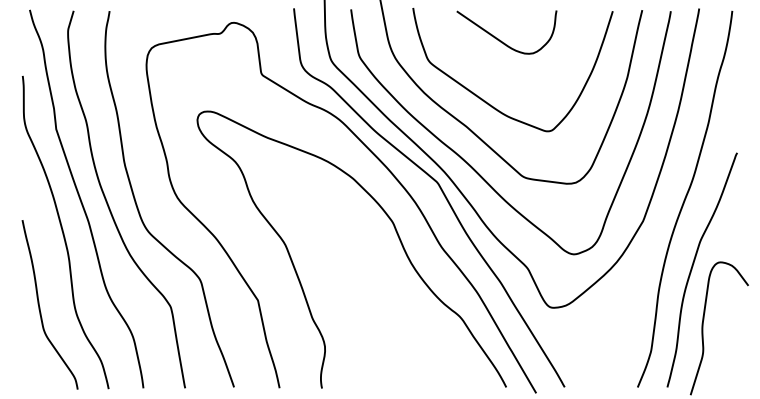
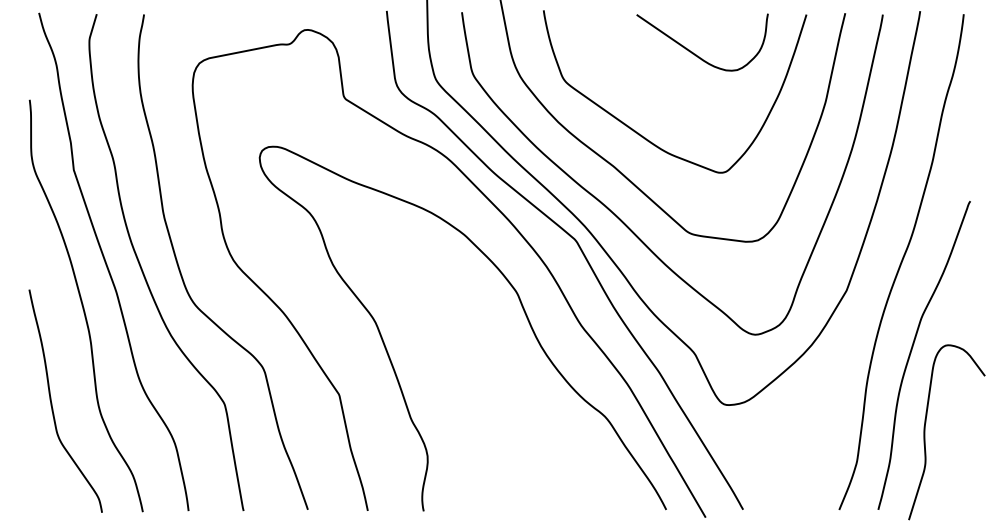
curve: (501, 40) -> (695, 53), moved

